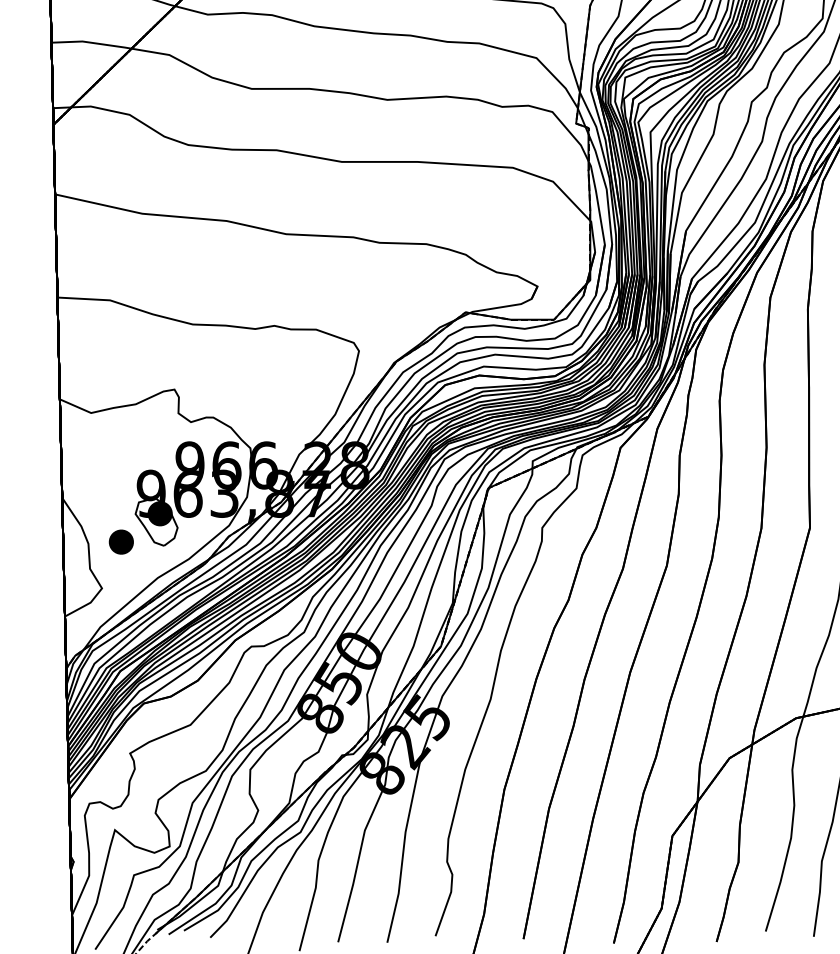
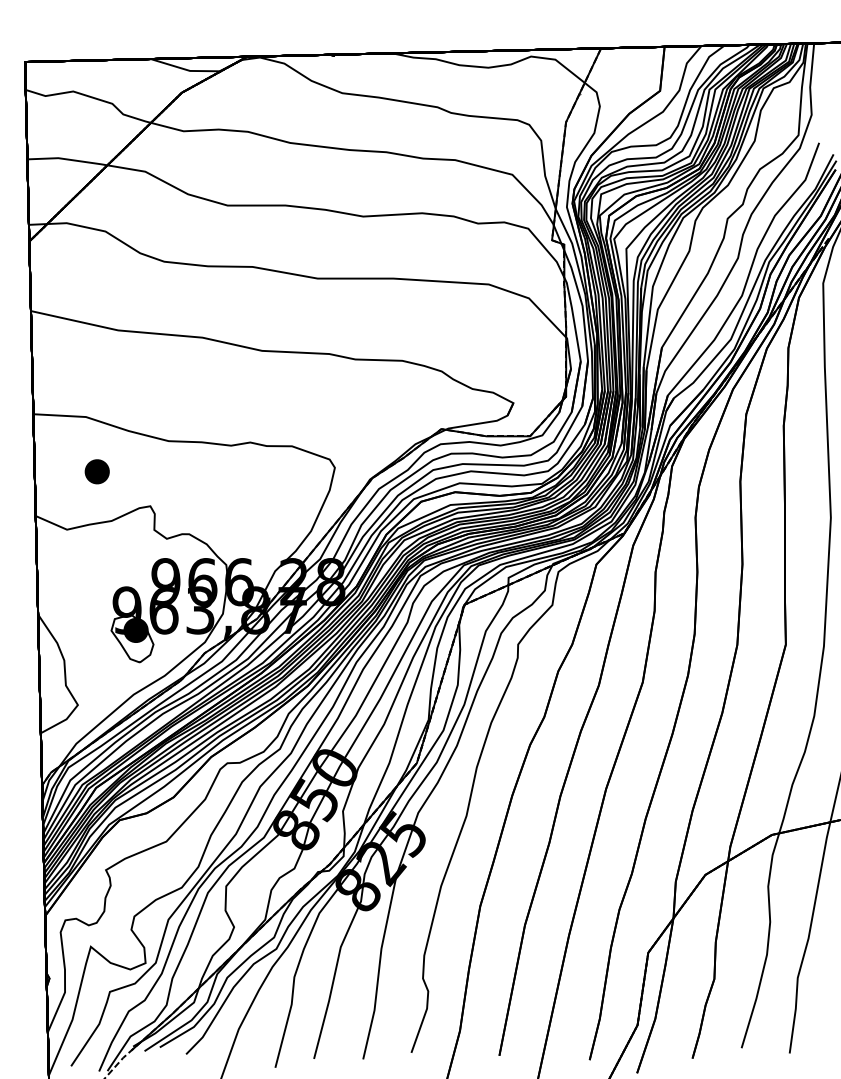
part: (120, 541) -> (96, 471), moved

